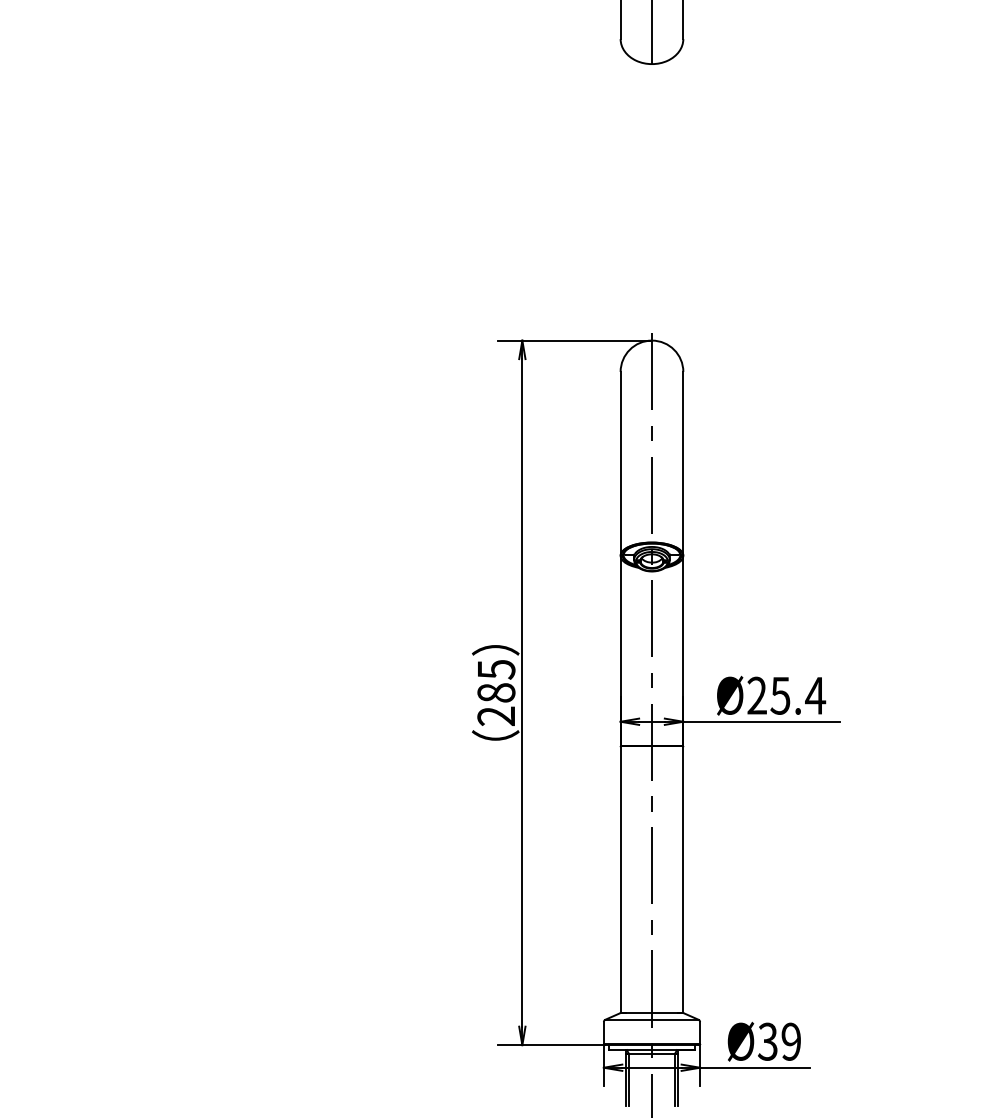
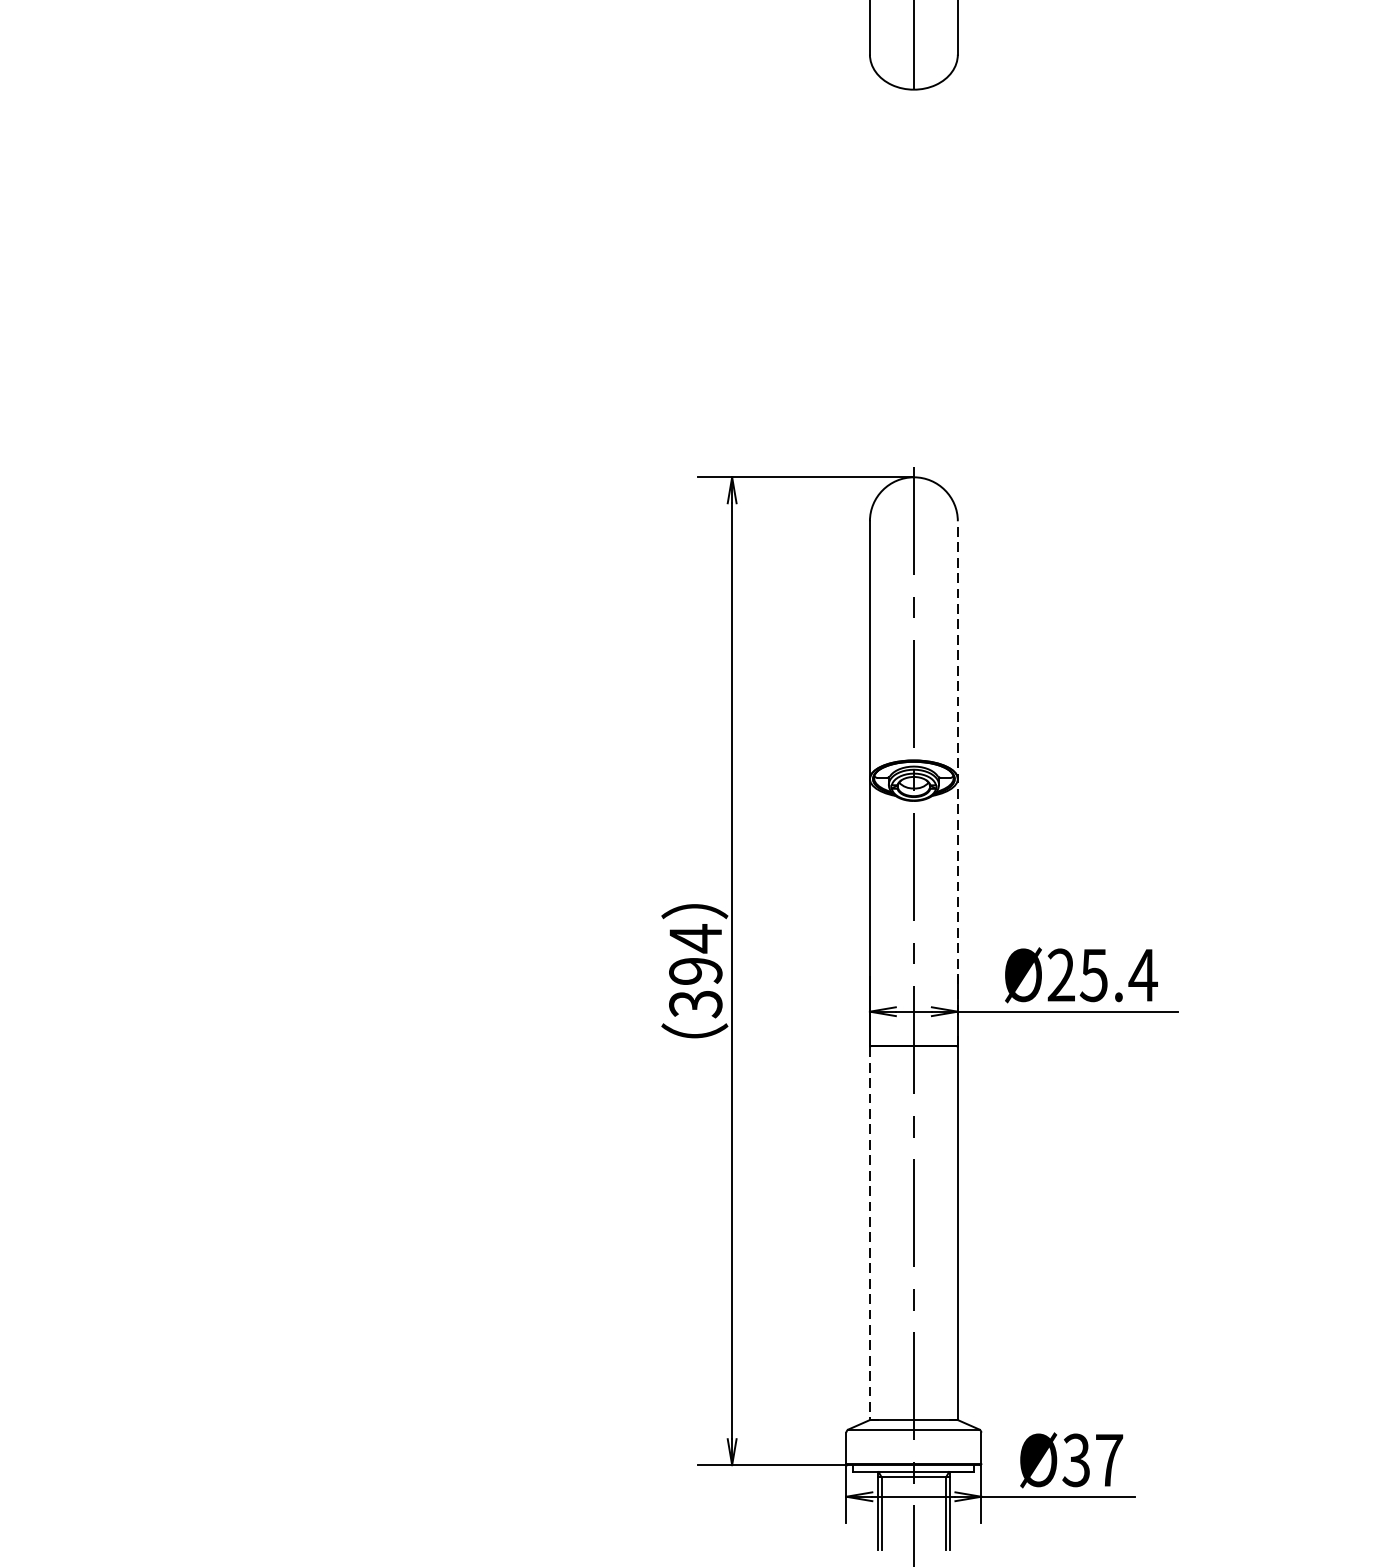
line: (683, 558) -> (958, 782), solid -> dashed
text: (496, 692) -> (695, 970), 285 -> 394
line: (620, 879) -> (869, 1232), solid -> dashed
text: (791, 1041) -> (1109, 1459), Ø39 -> Ø37

